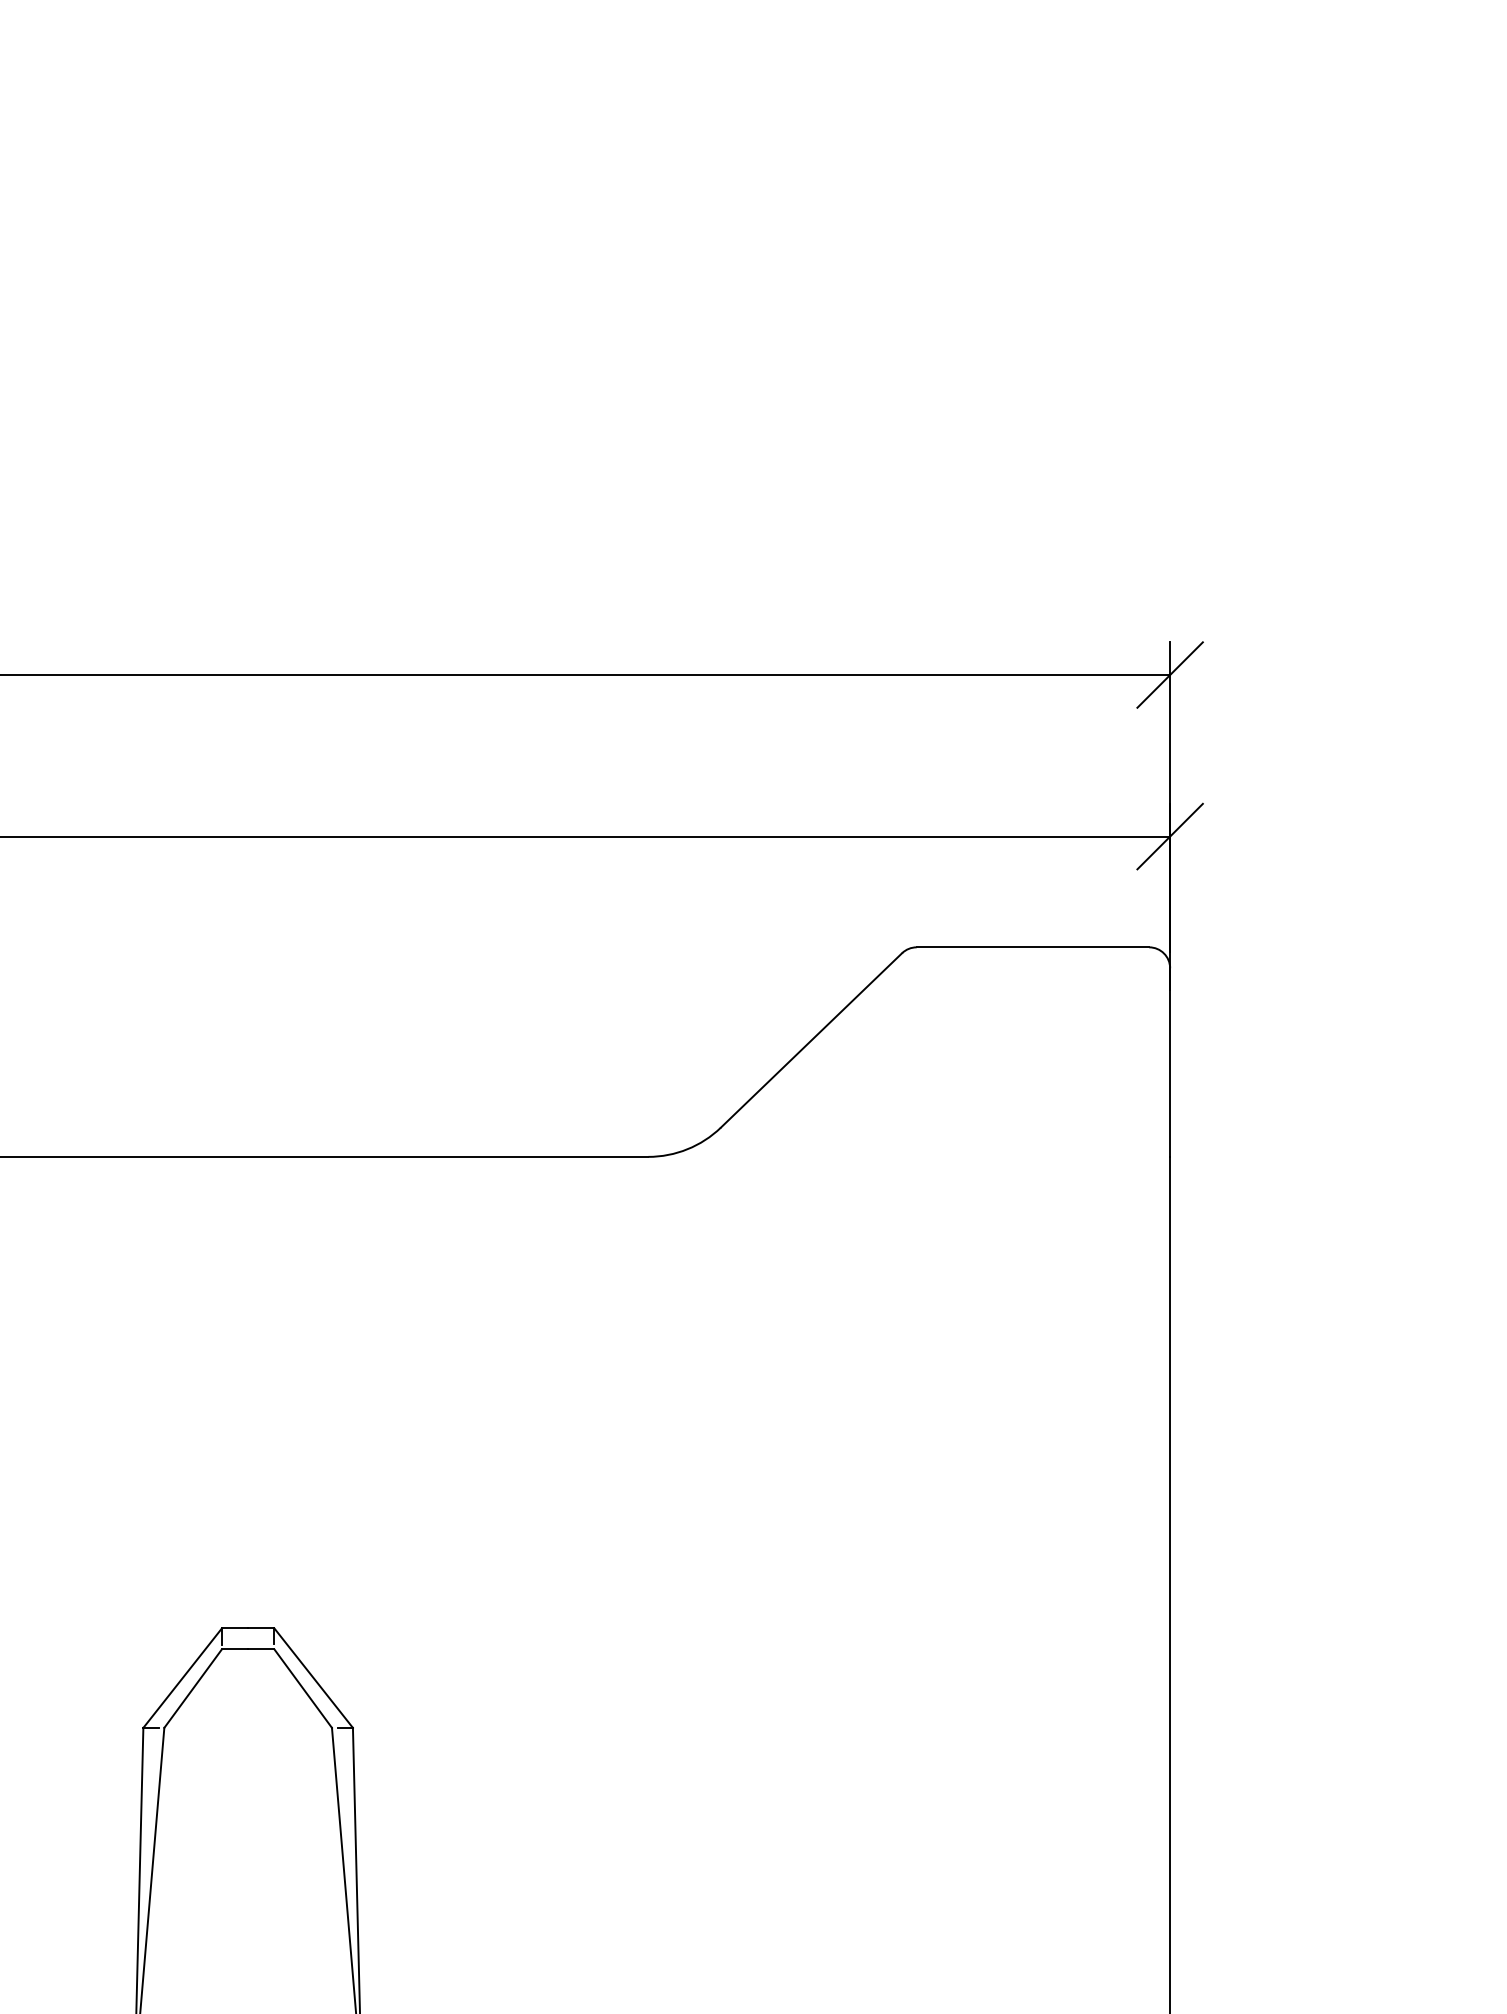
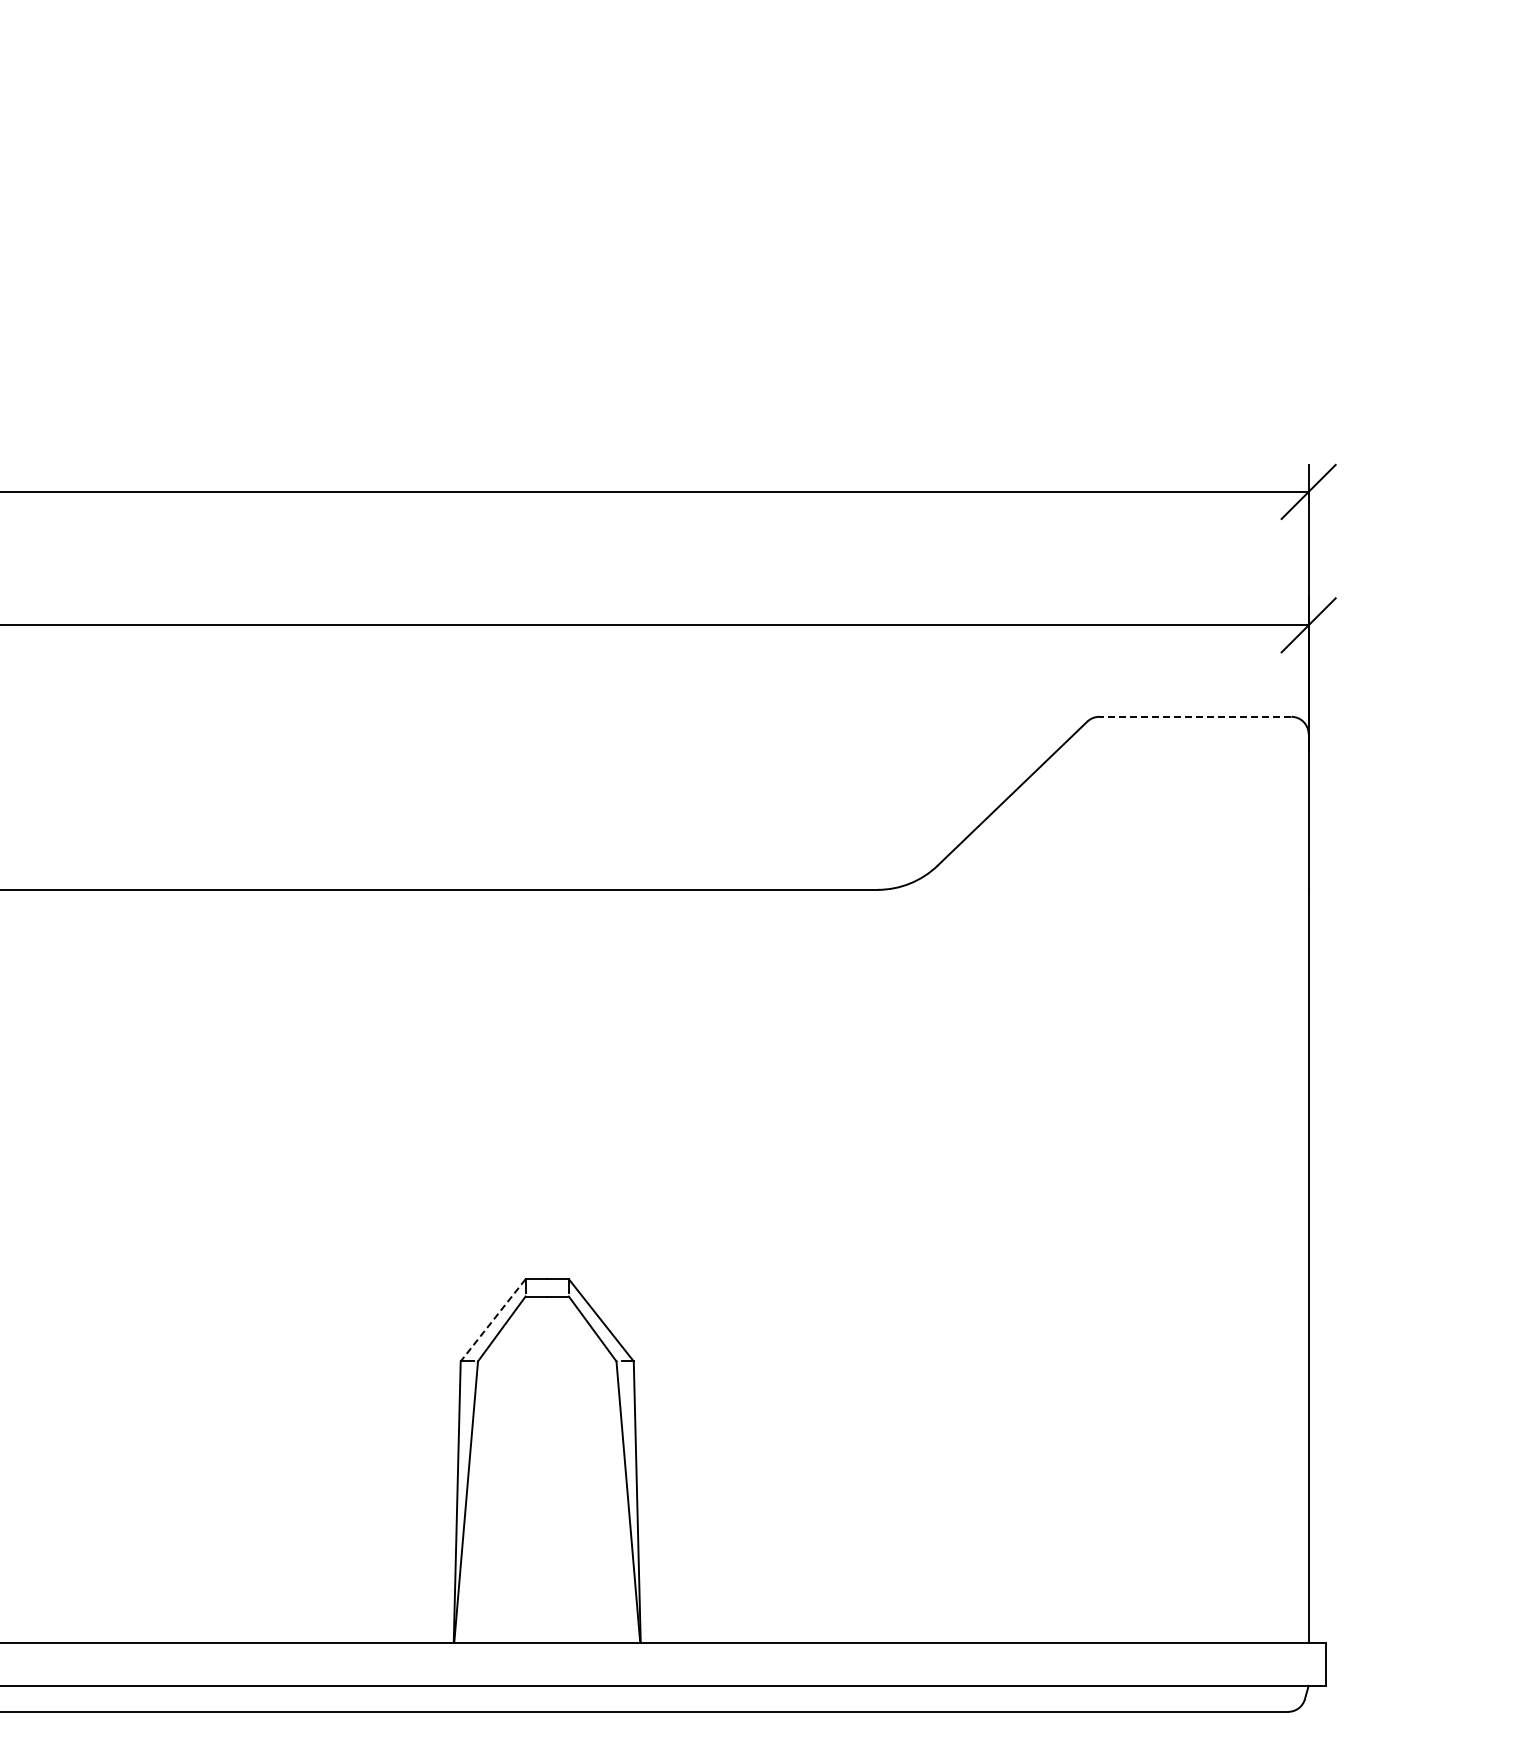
line: (1031, 946) -> (1194, 716), solid -> dashed
line: (181, 1678) -> (492, 1320), solid -> dashed

